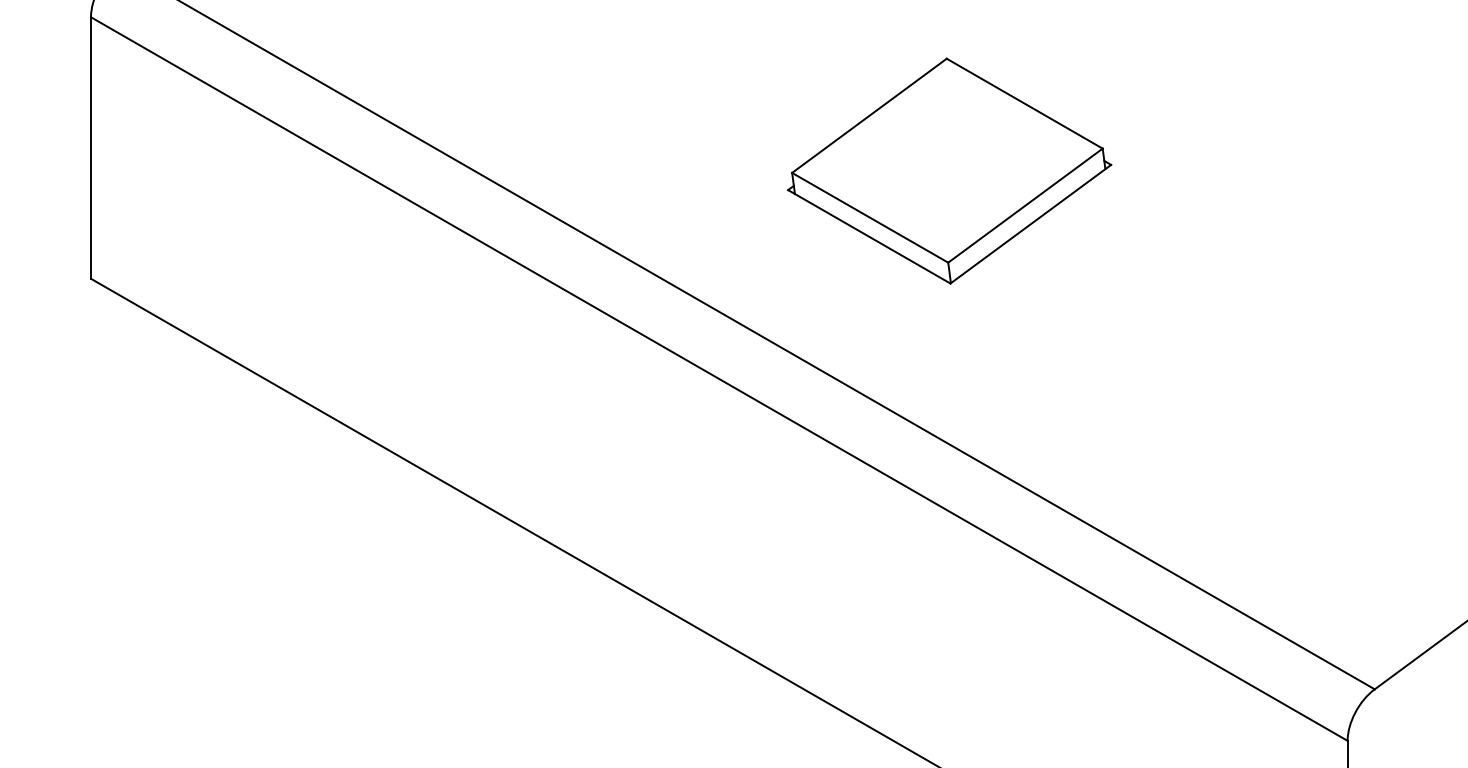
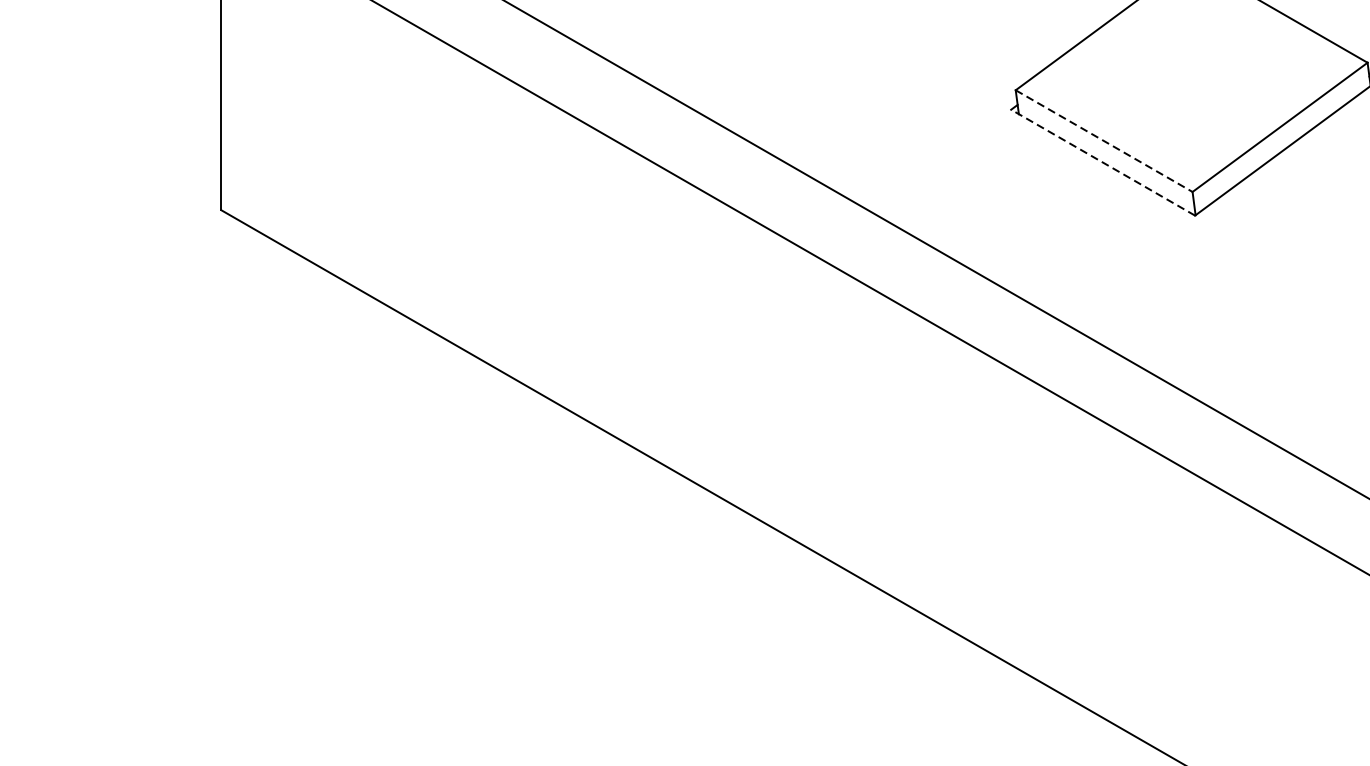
line: (870, 218) -> (1104, 141), solid -> dashed
line: (869, 236) -> (1103, 162), solid -> dashed

